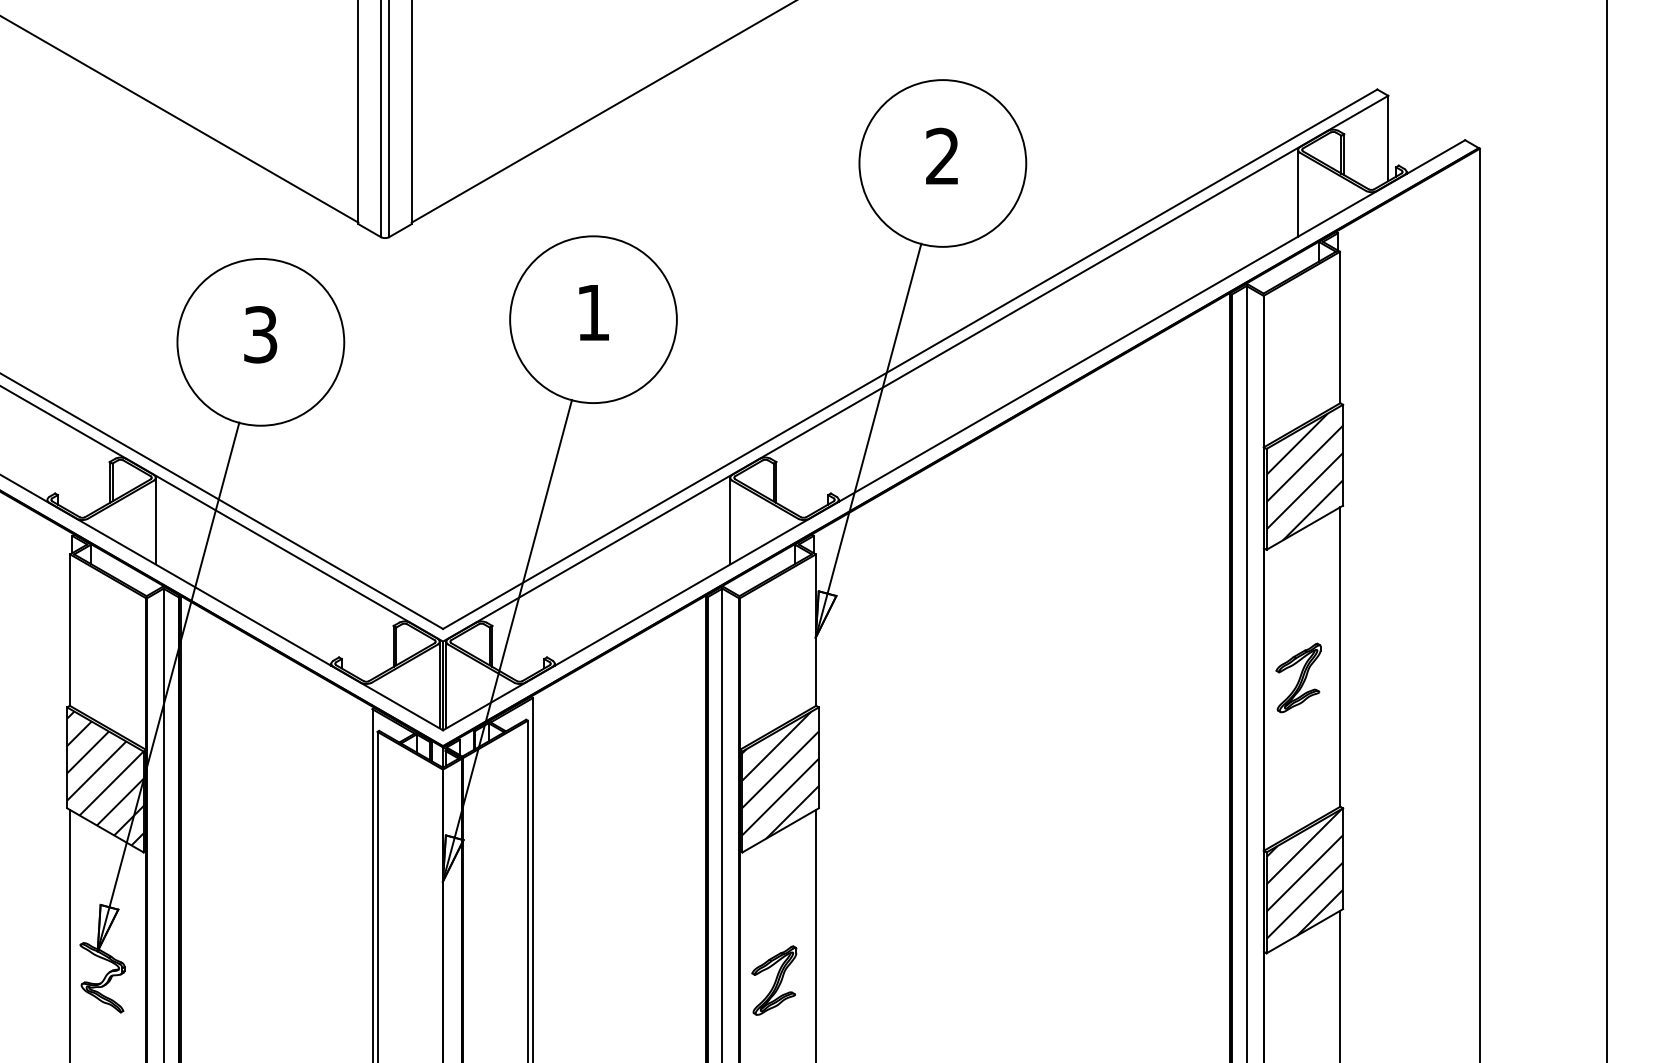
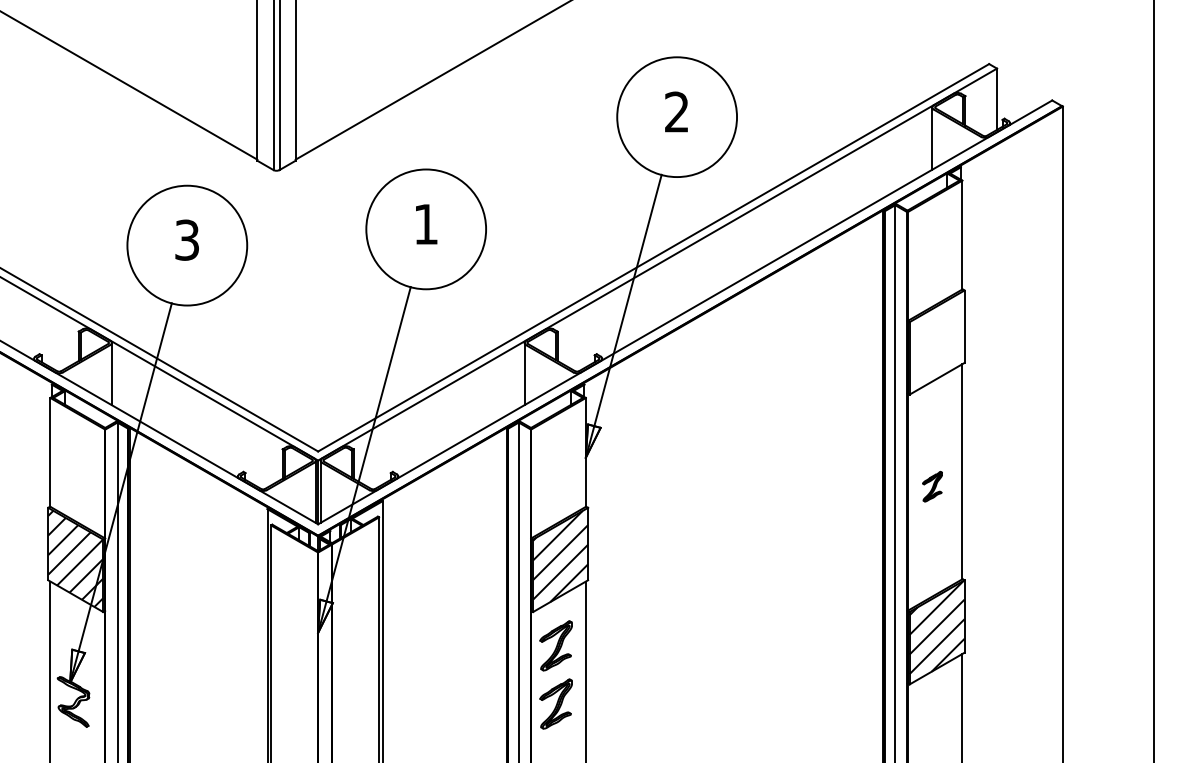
hatch: (1304, 476) -> (936, 341), removed
part: (1298, 677) -> (932, 486), size x0.6
part: (774, 899) -> (556, 645), added

